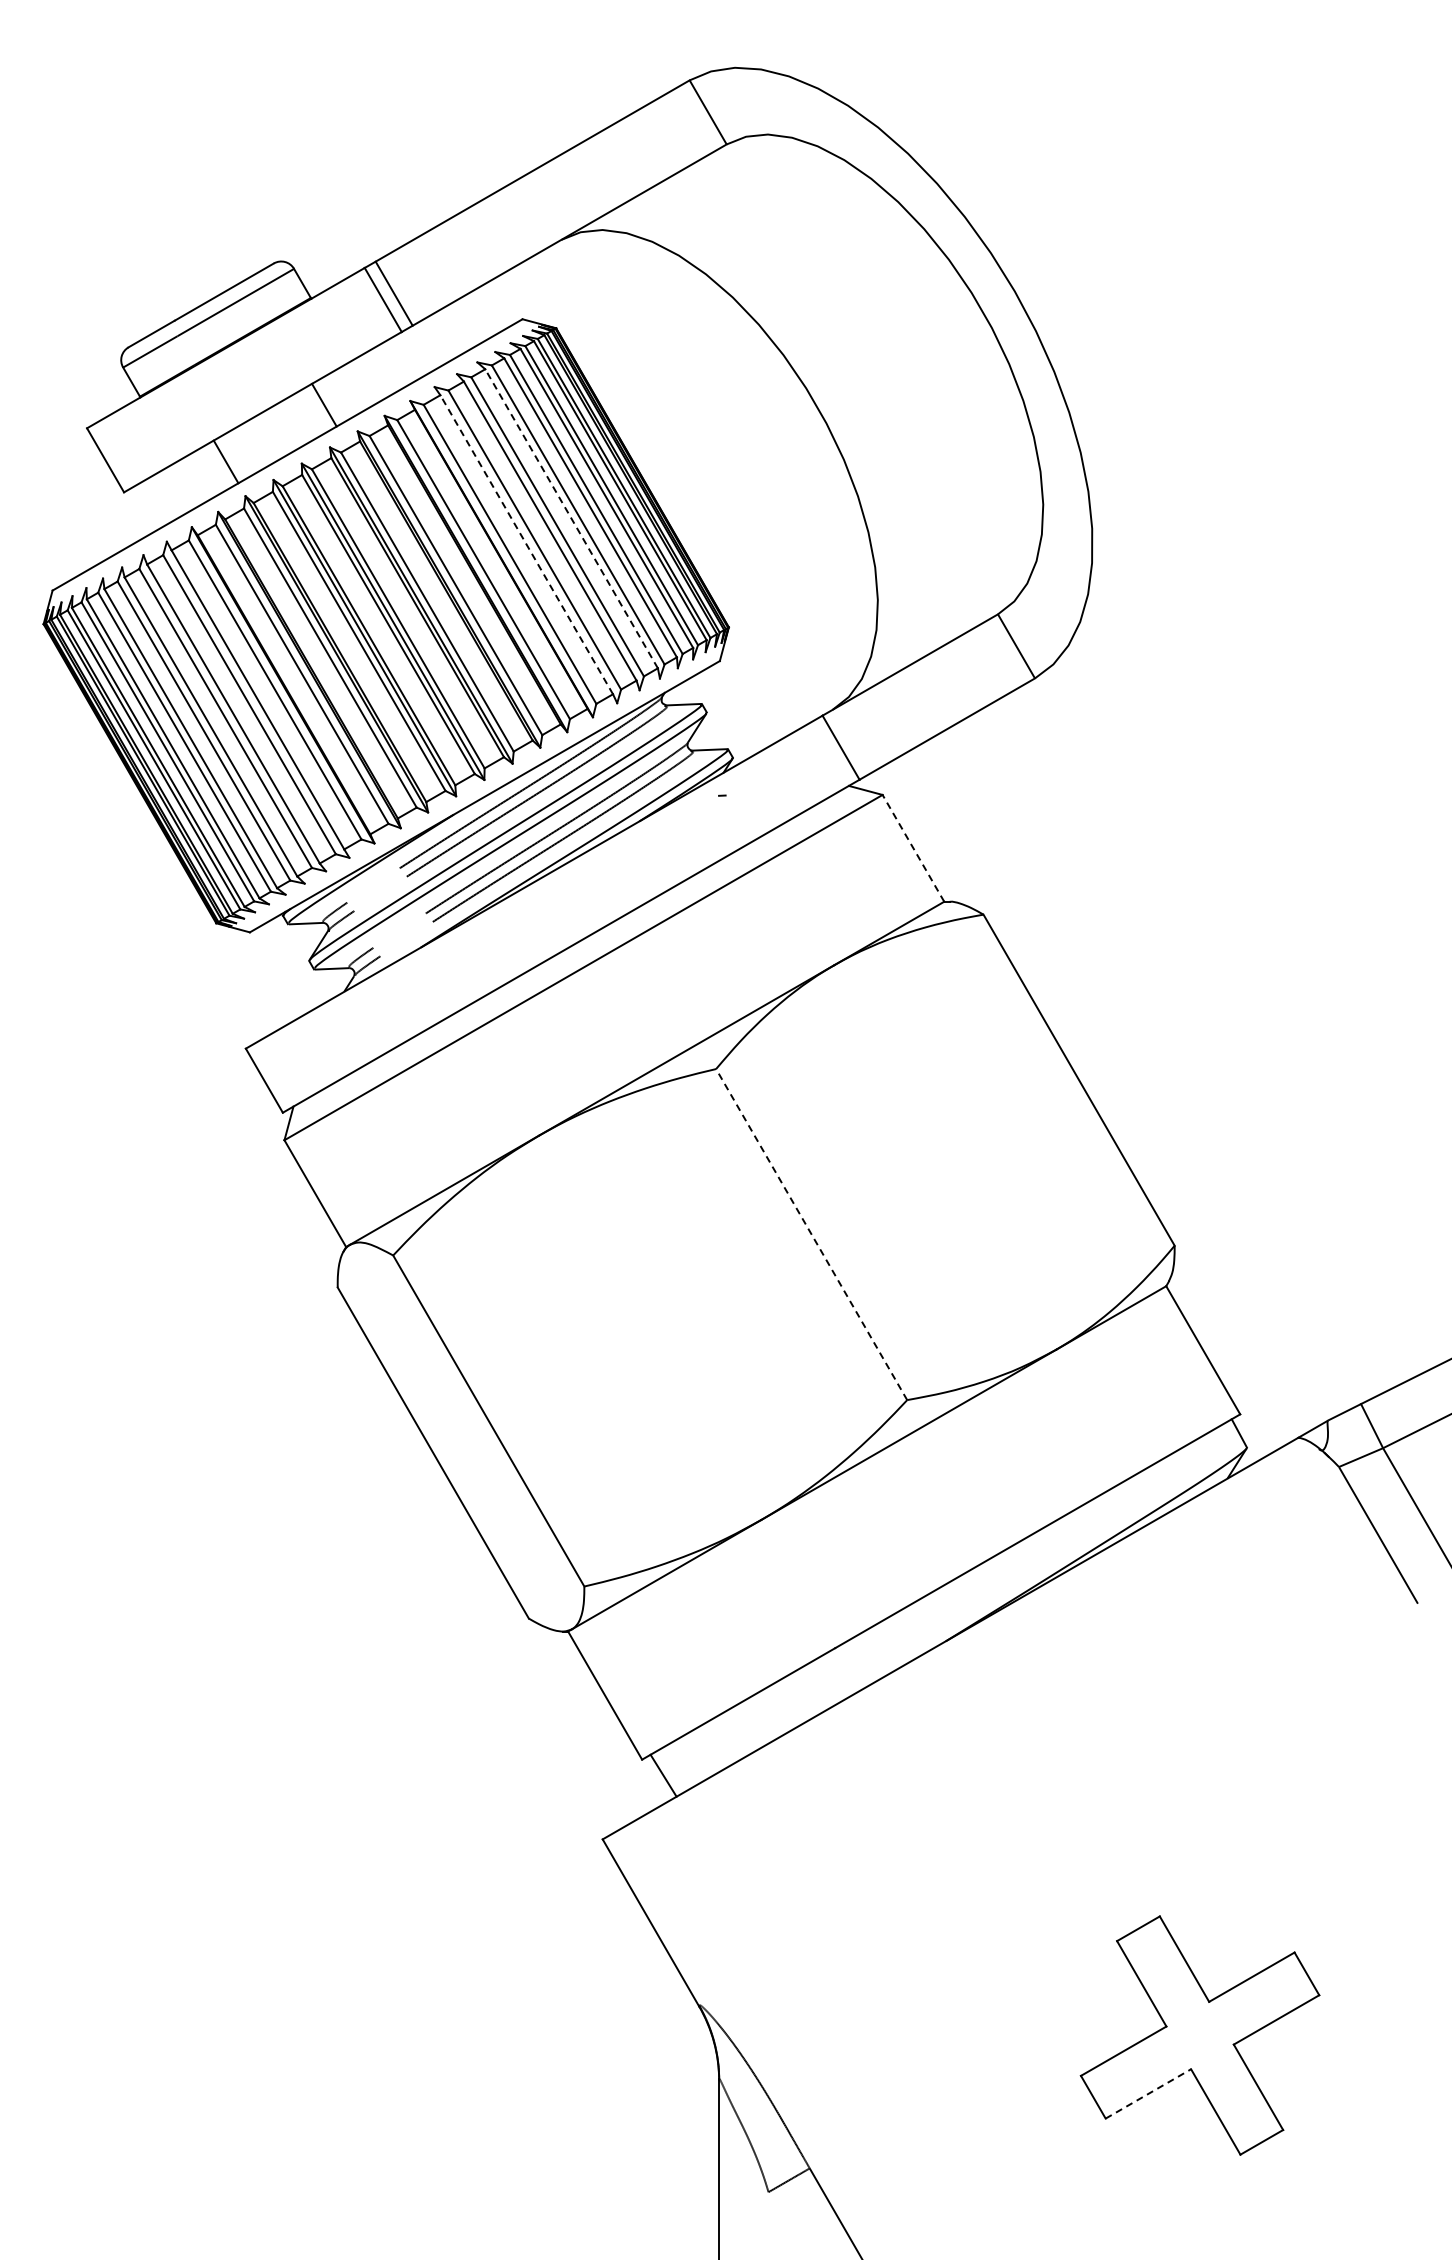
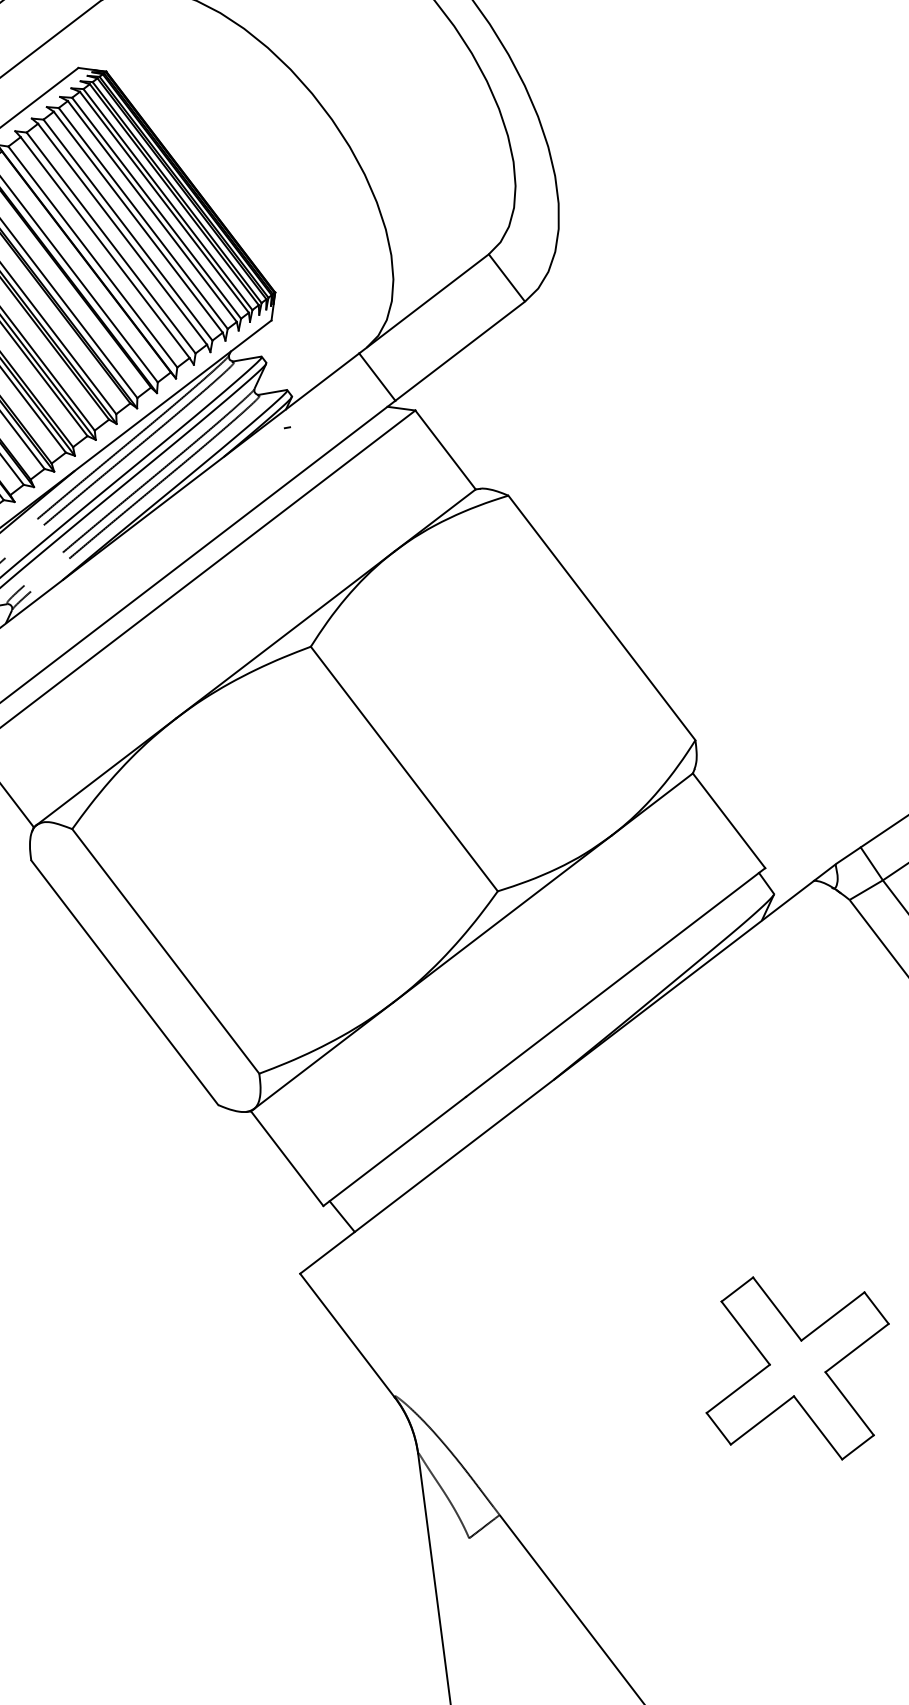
line: (571, 518) -> (138, 222), dashed -> solid
line: (526, 544) -> (104, 247), dashed -> solid
line: (913, 848) -> (445, 450), dashed -> solid
line: (811, 1234) -> (404, 768), dashed -> solid
line: (1148, 2093) -> (762, 1420), dashed -> solid

